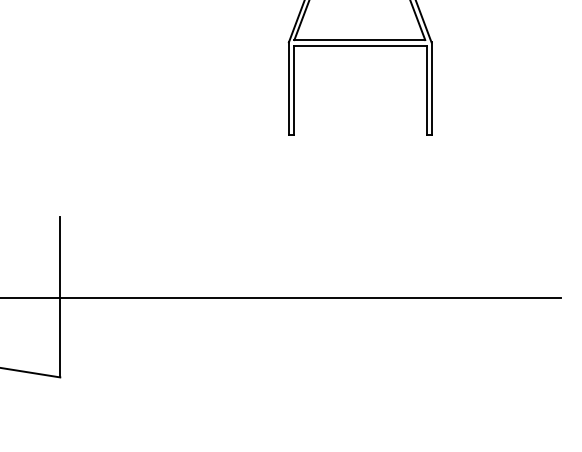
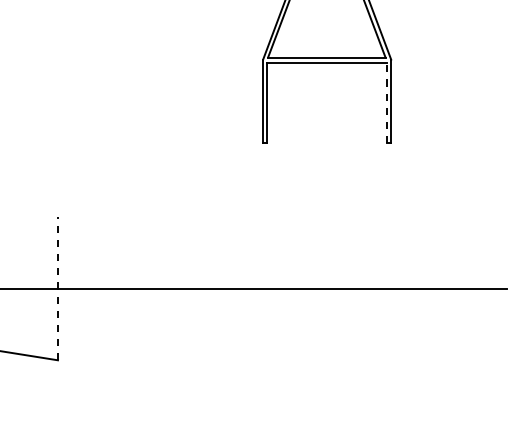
line: (426, 91) -> (386, 103), solid -> dashed
line: (60, 297) -> (58, 288), solid -> dashed

